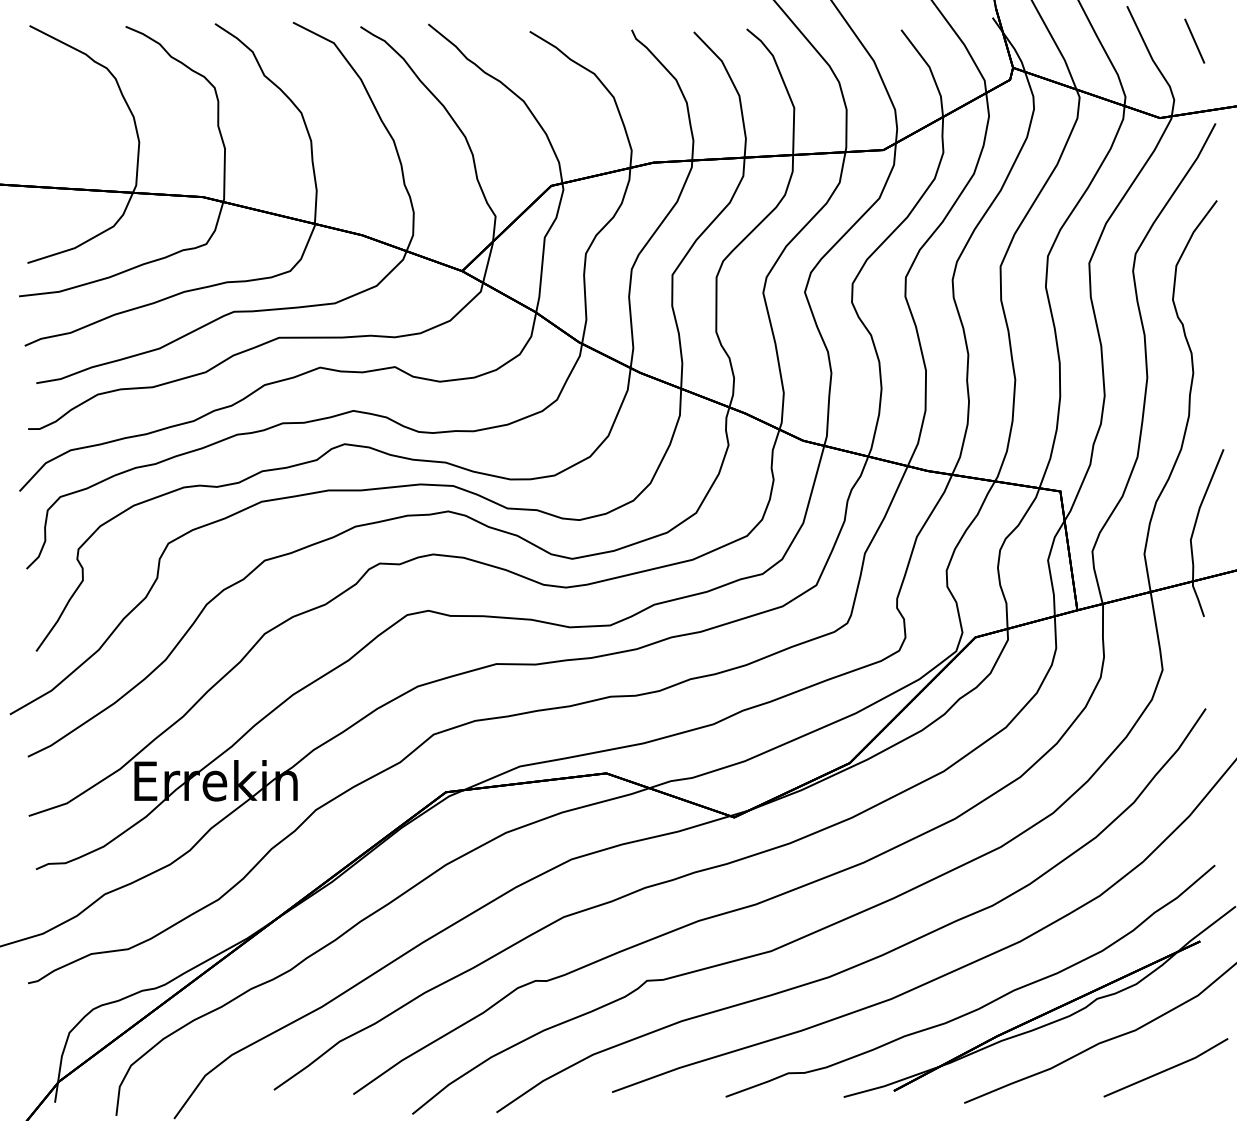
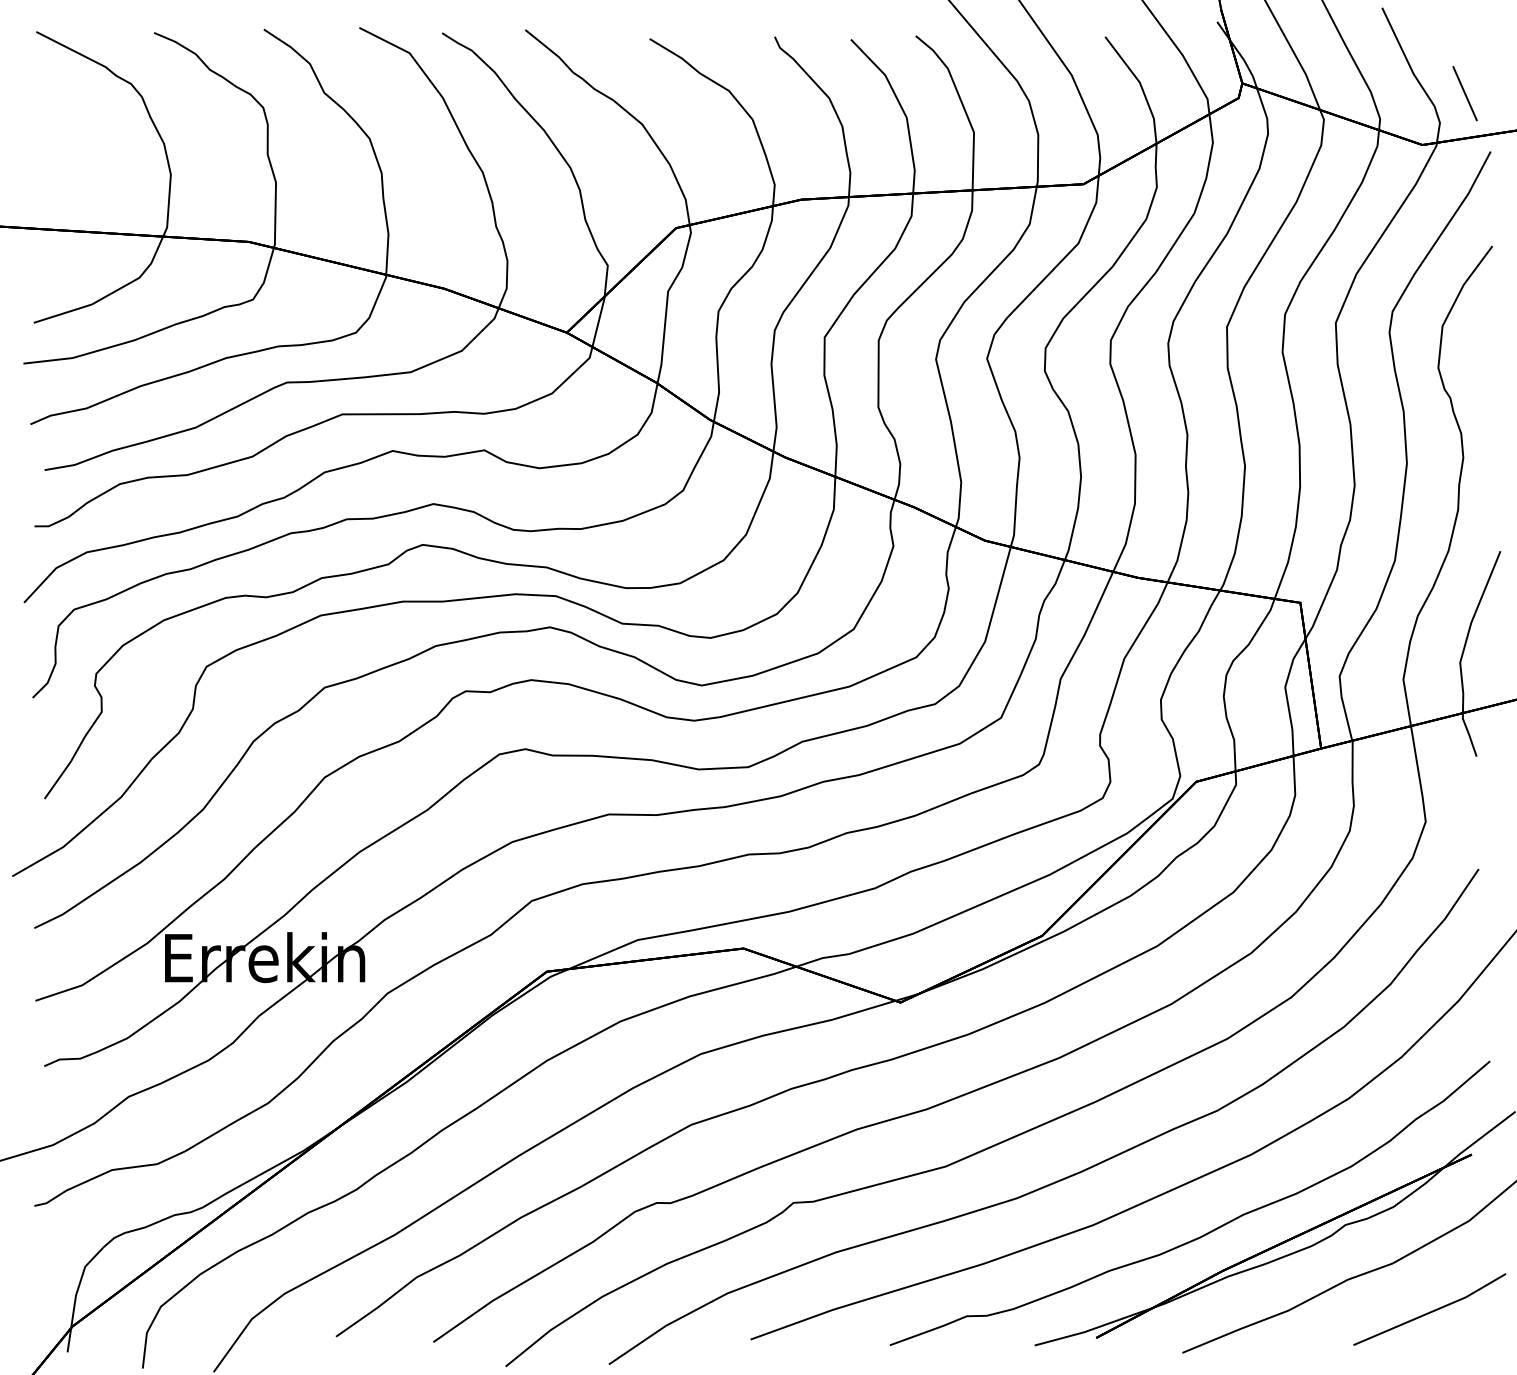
line: (1194, 40) -> (1464, 92), moved

